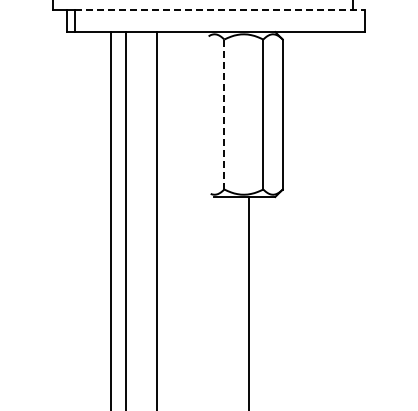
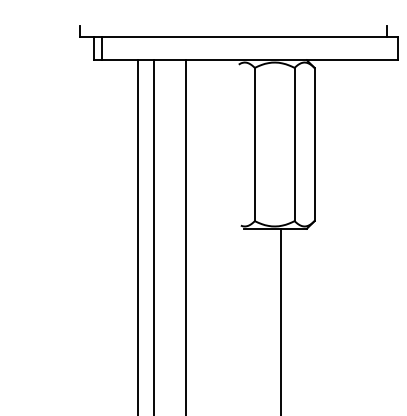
line: (219, 9) -> (249, 37), dashed -> solid
line: (224, 114) -> (254, 144), dashed -> solid

